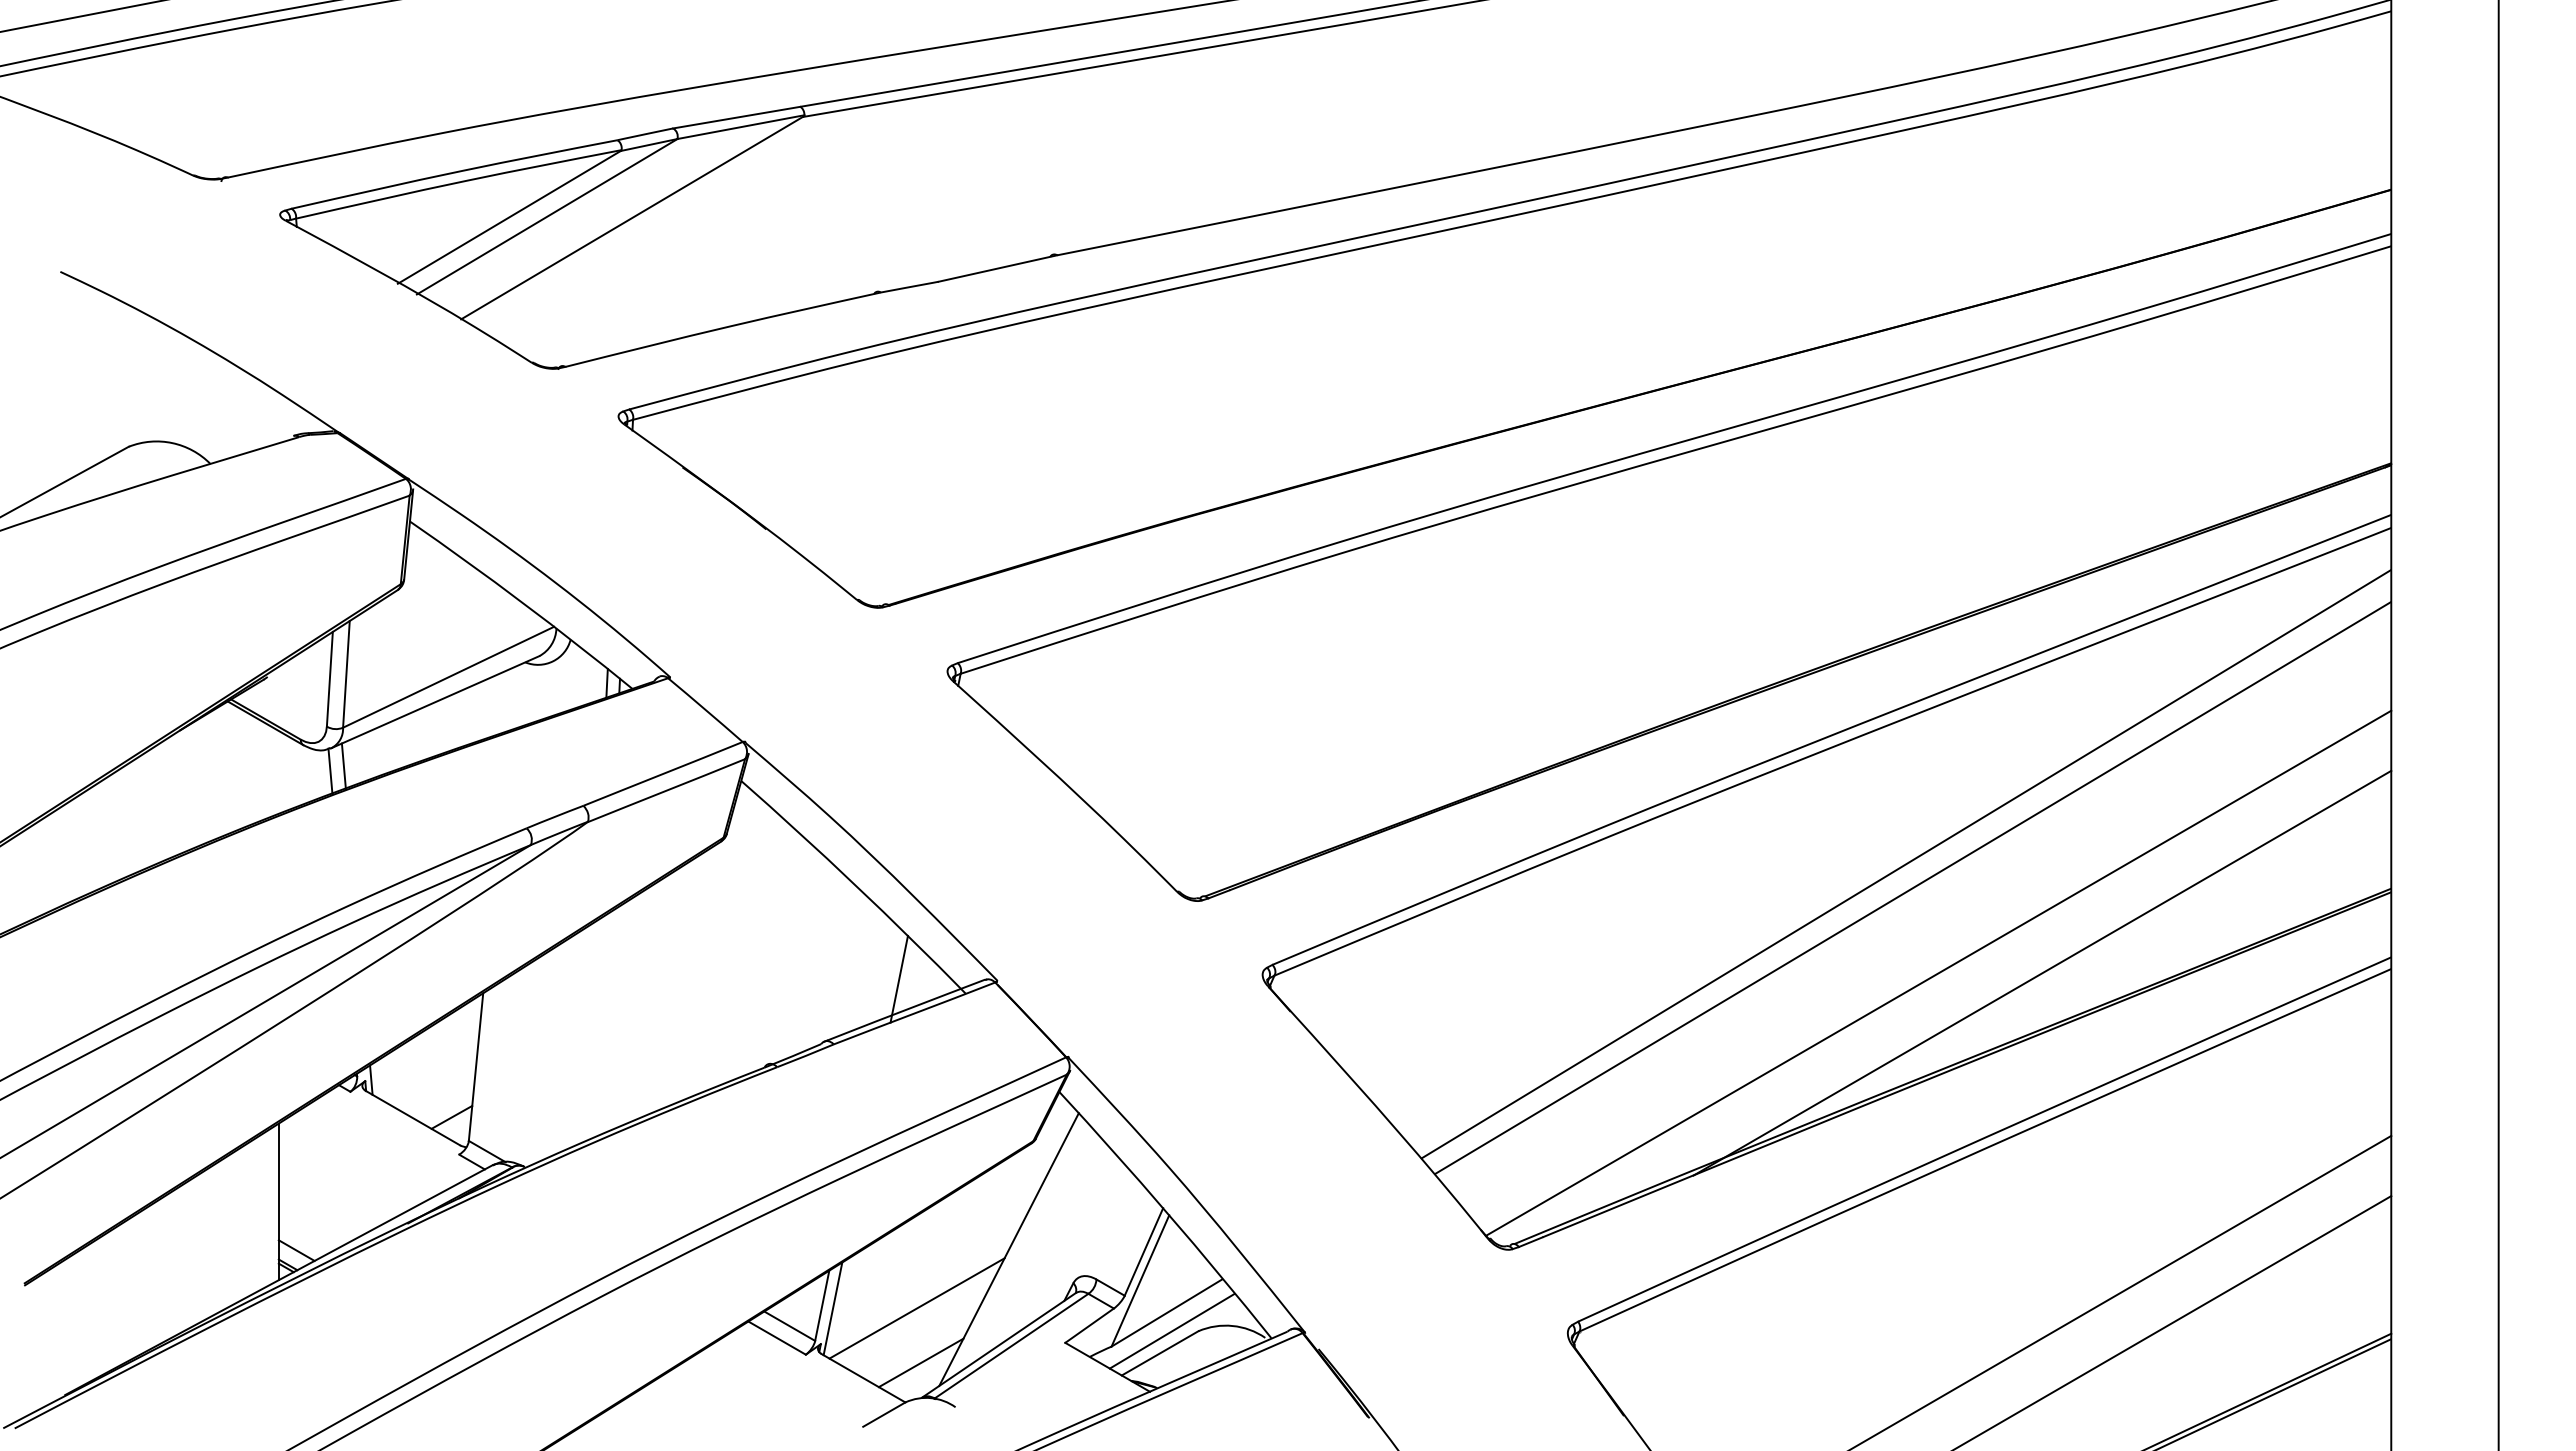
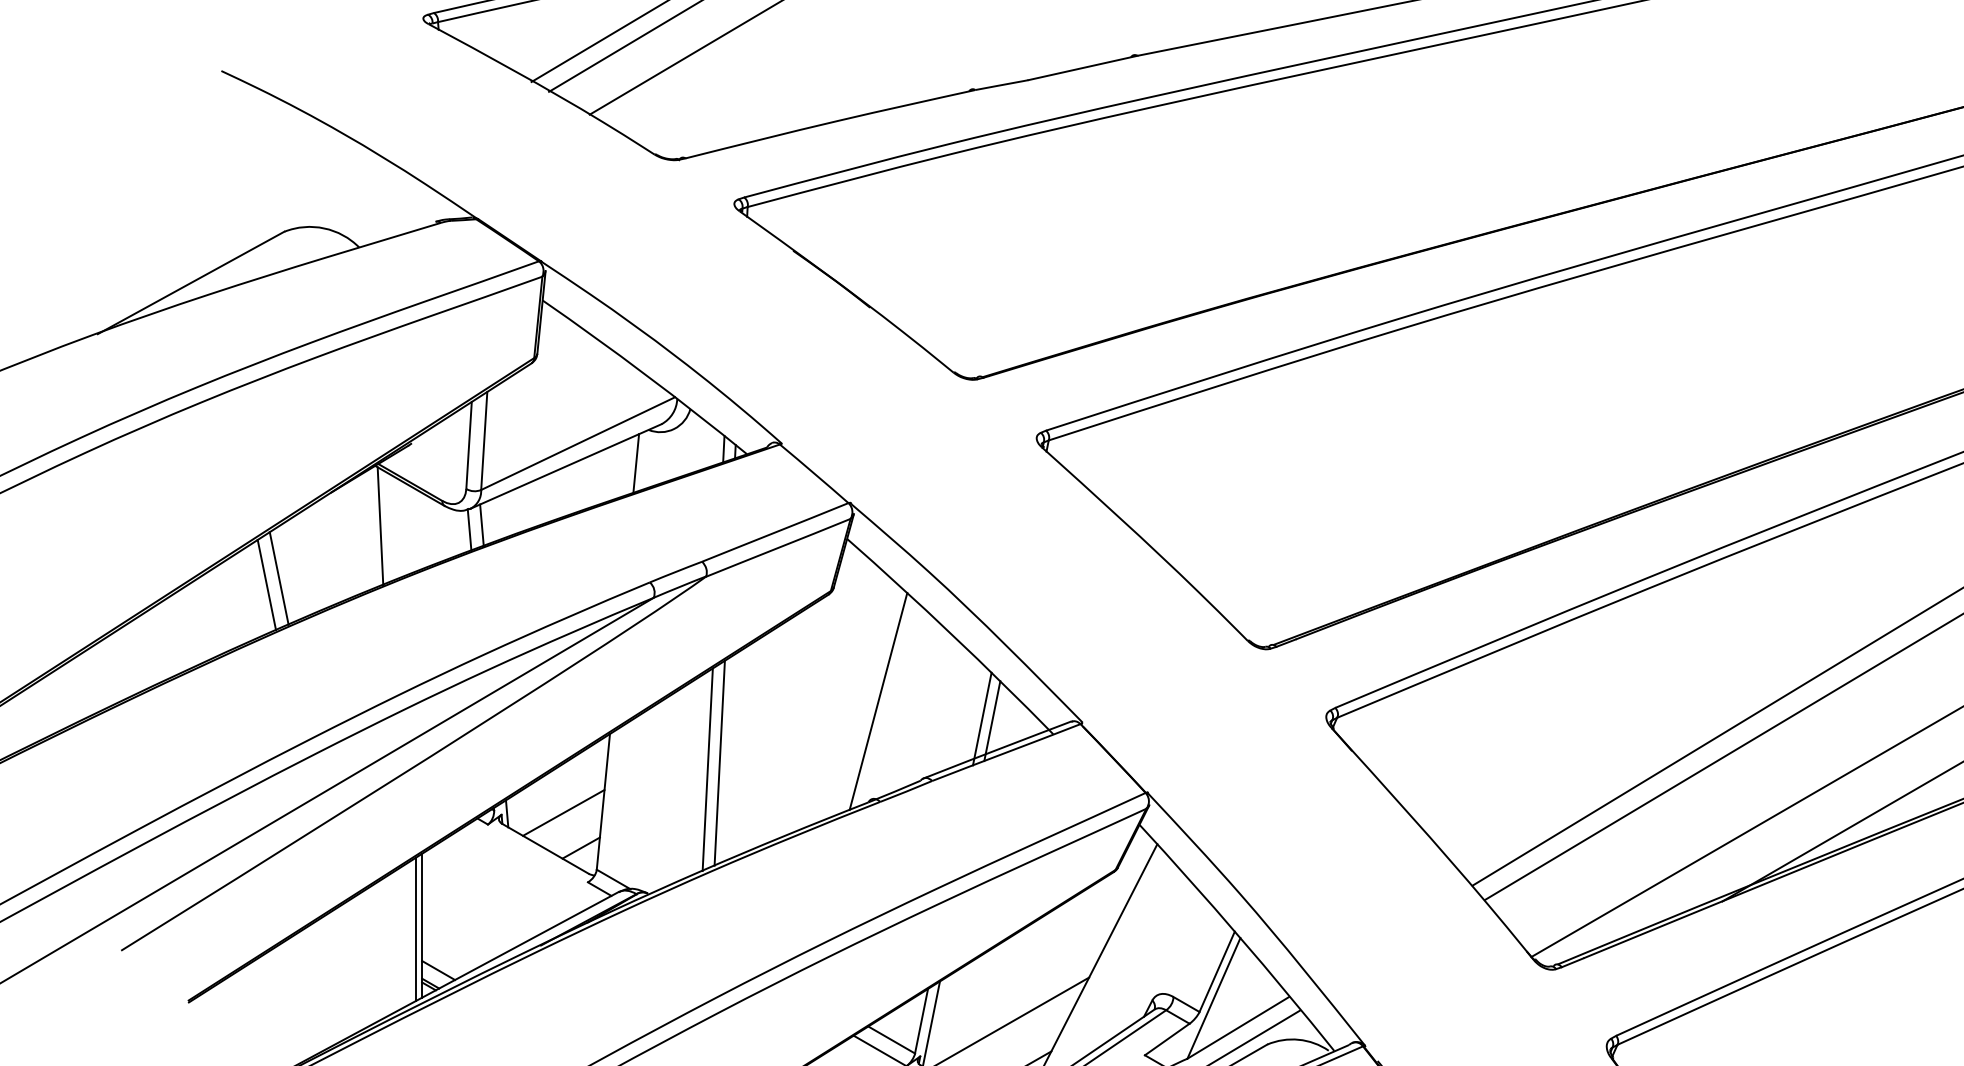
line: (511, 698) -> (635, 463), added
line: (233, 767) -> (380, 526), added
line: (123, 823) -> (279, 578), added
line: (109, 831) -> (266, 585), added
line: (775, 957) -> (878, 701), added
line: (888, 976) -> (982, 718), added
line: (602, 1024) -> (719, 762), added
line: (589, 1031) -> (707, 769), added
line: (432, 1079) -> (563, 813), added
line: (272, 1205) -> (416, 929), added

